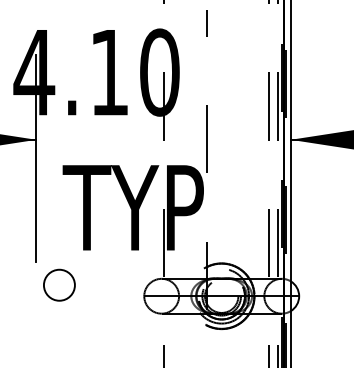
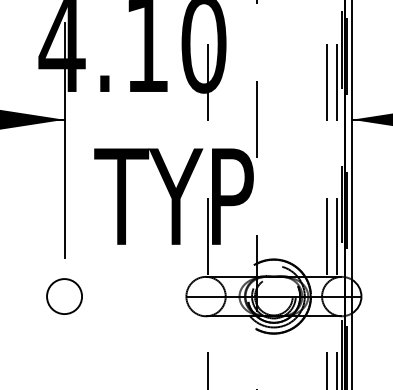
circle: (59, 284) -> (64, 295), moved

